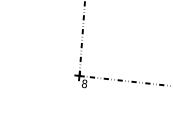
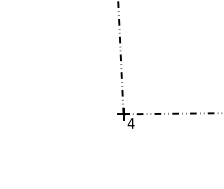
text: (84, 83) -> (130, 123), 8 -> 4

